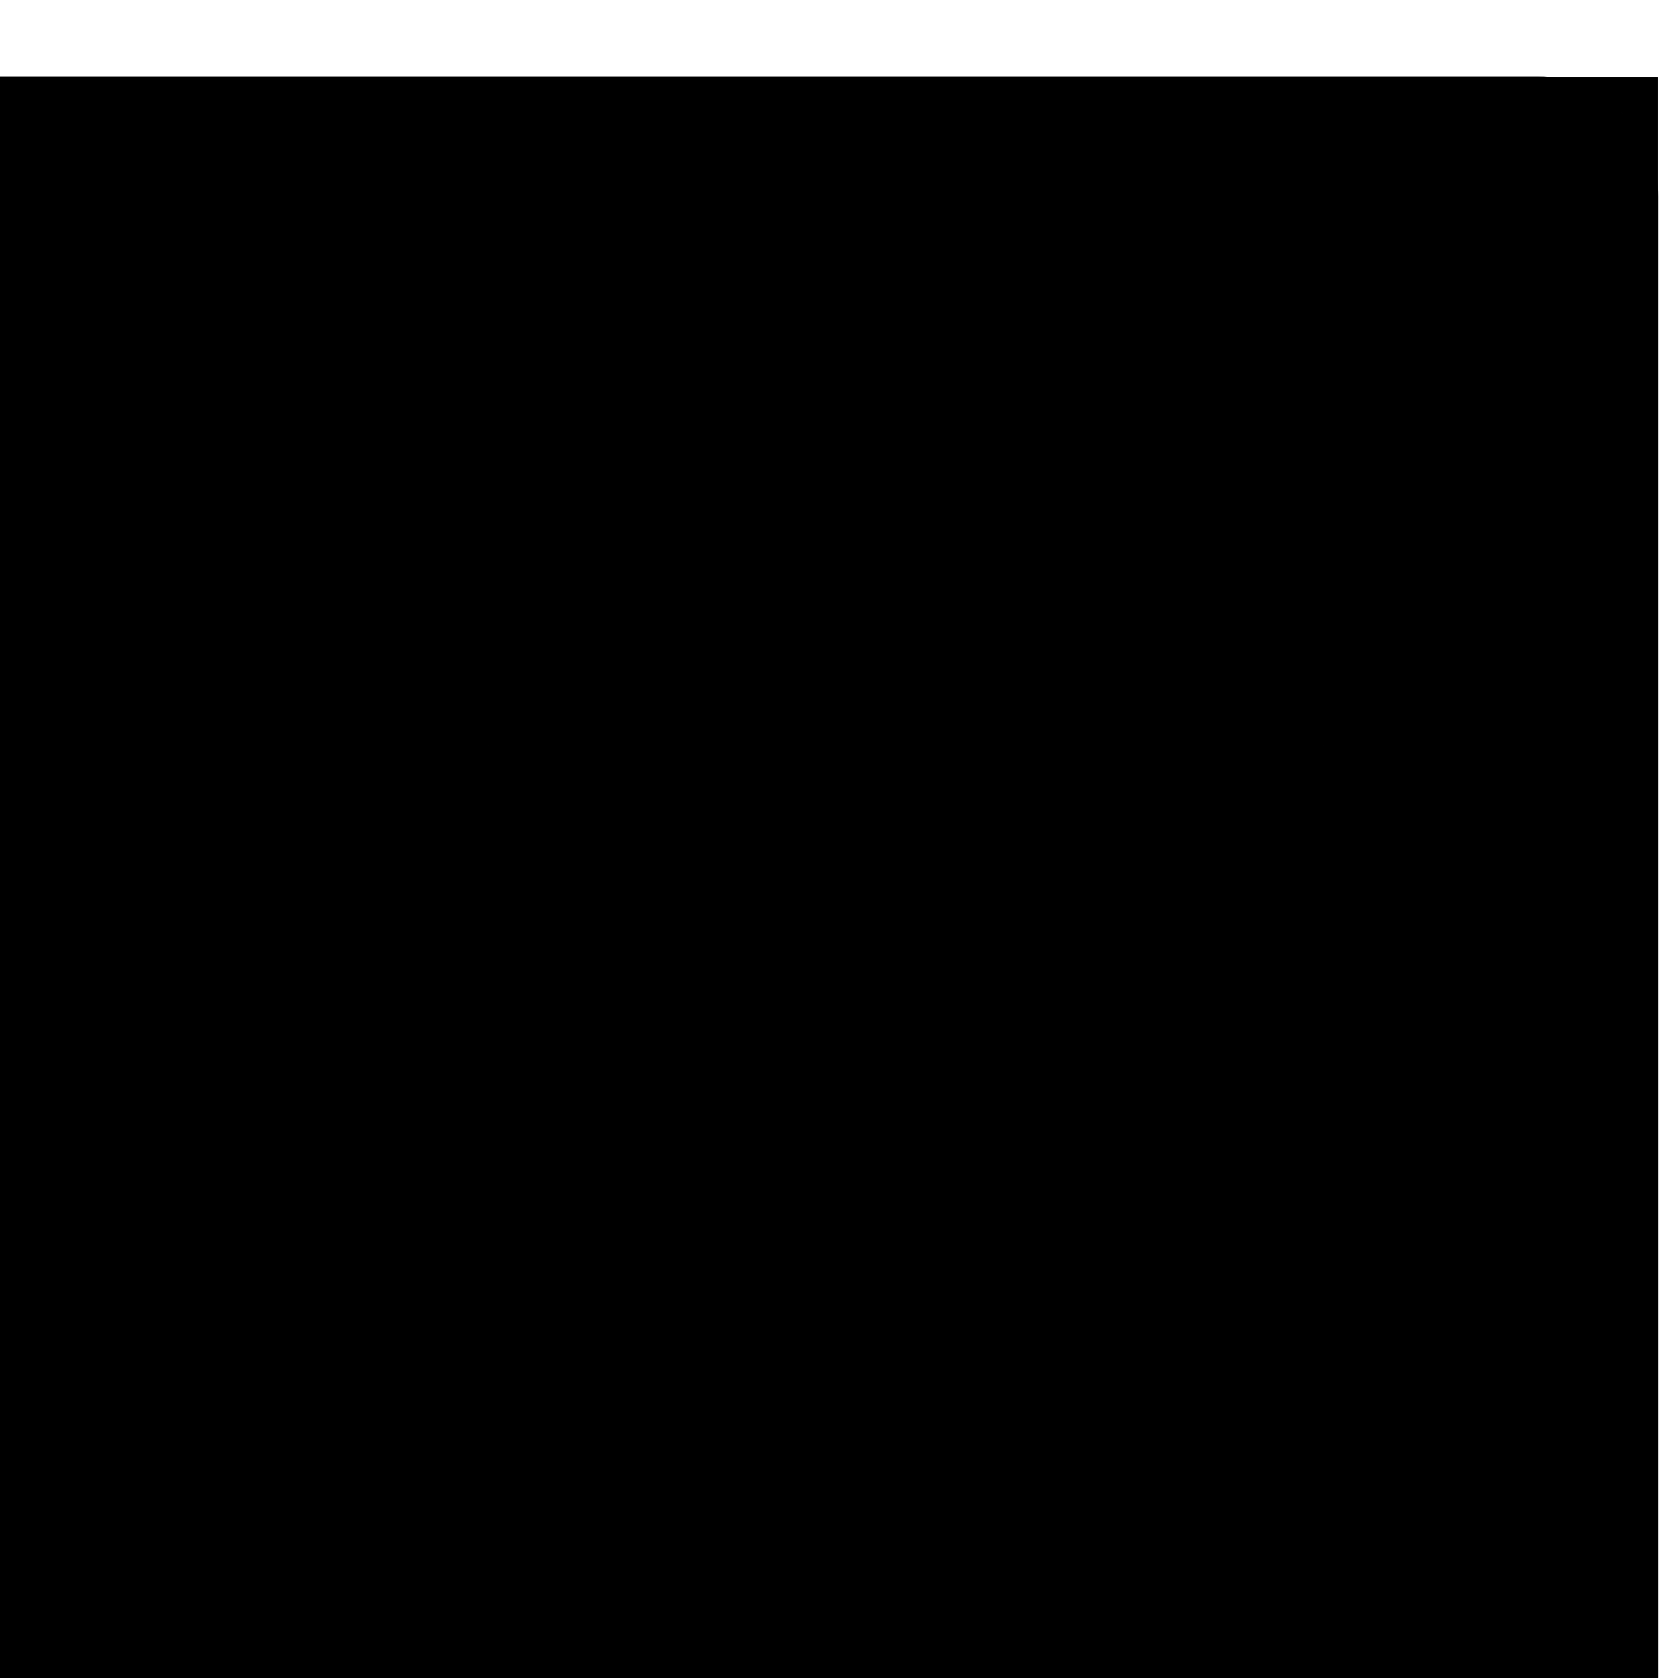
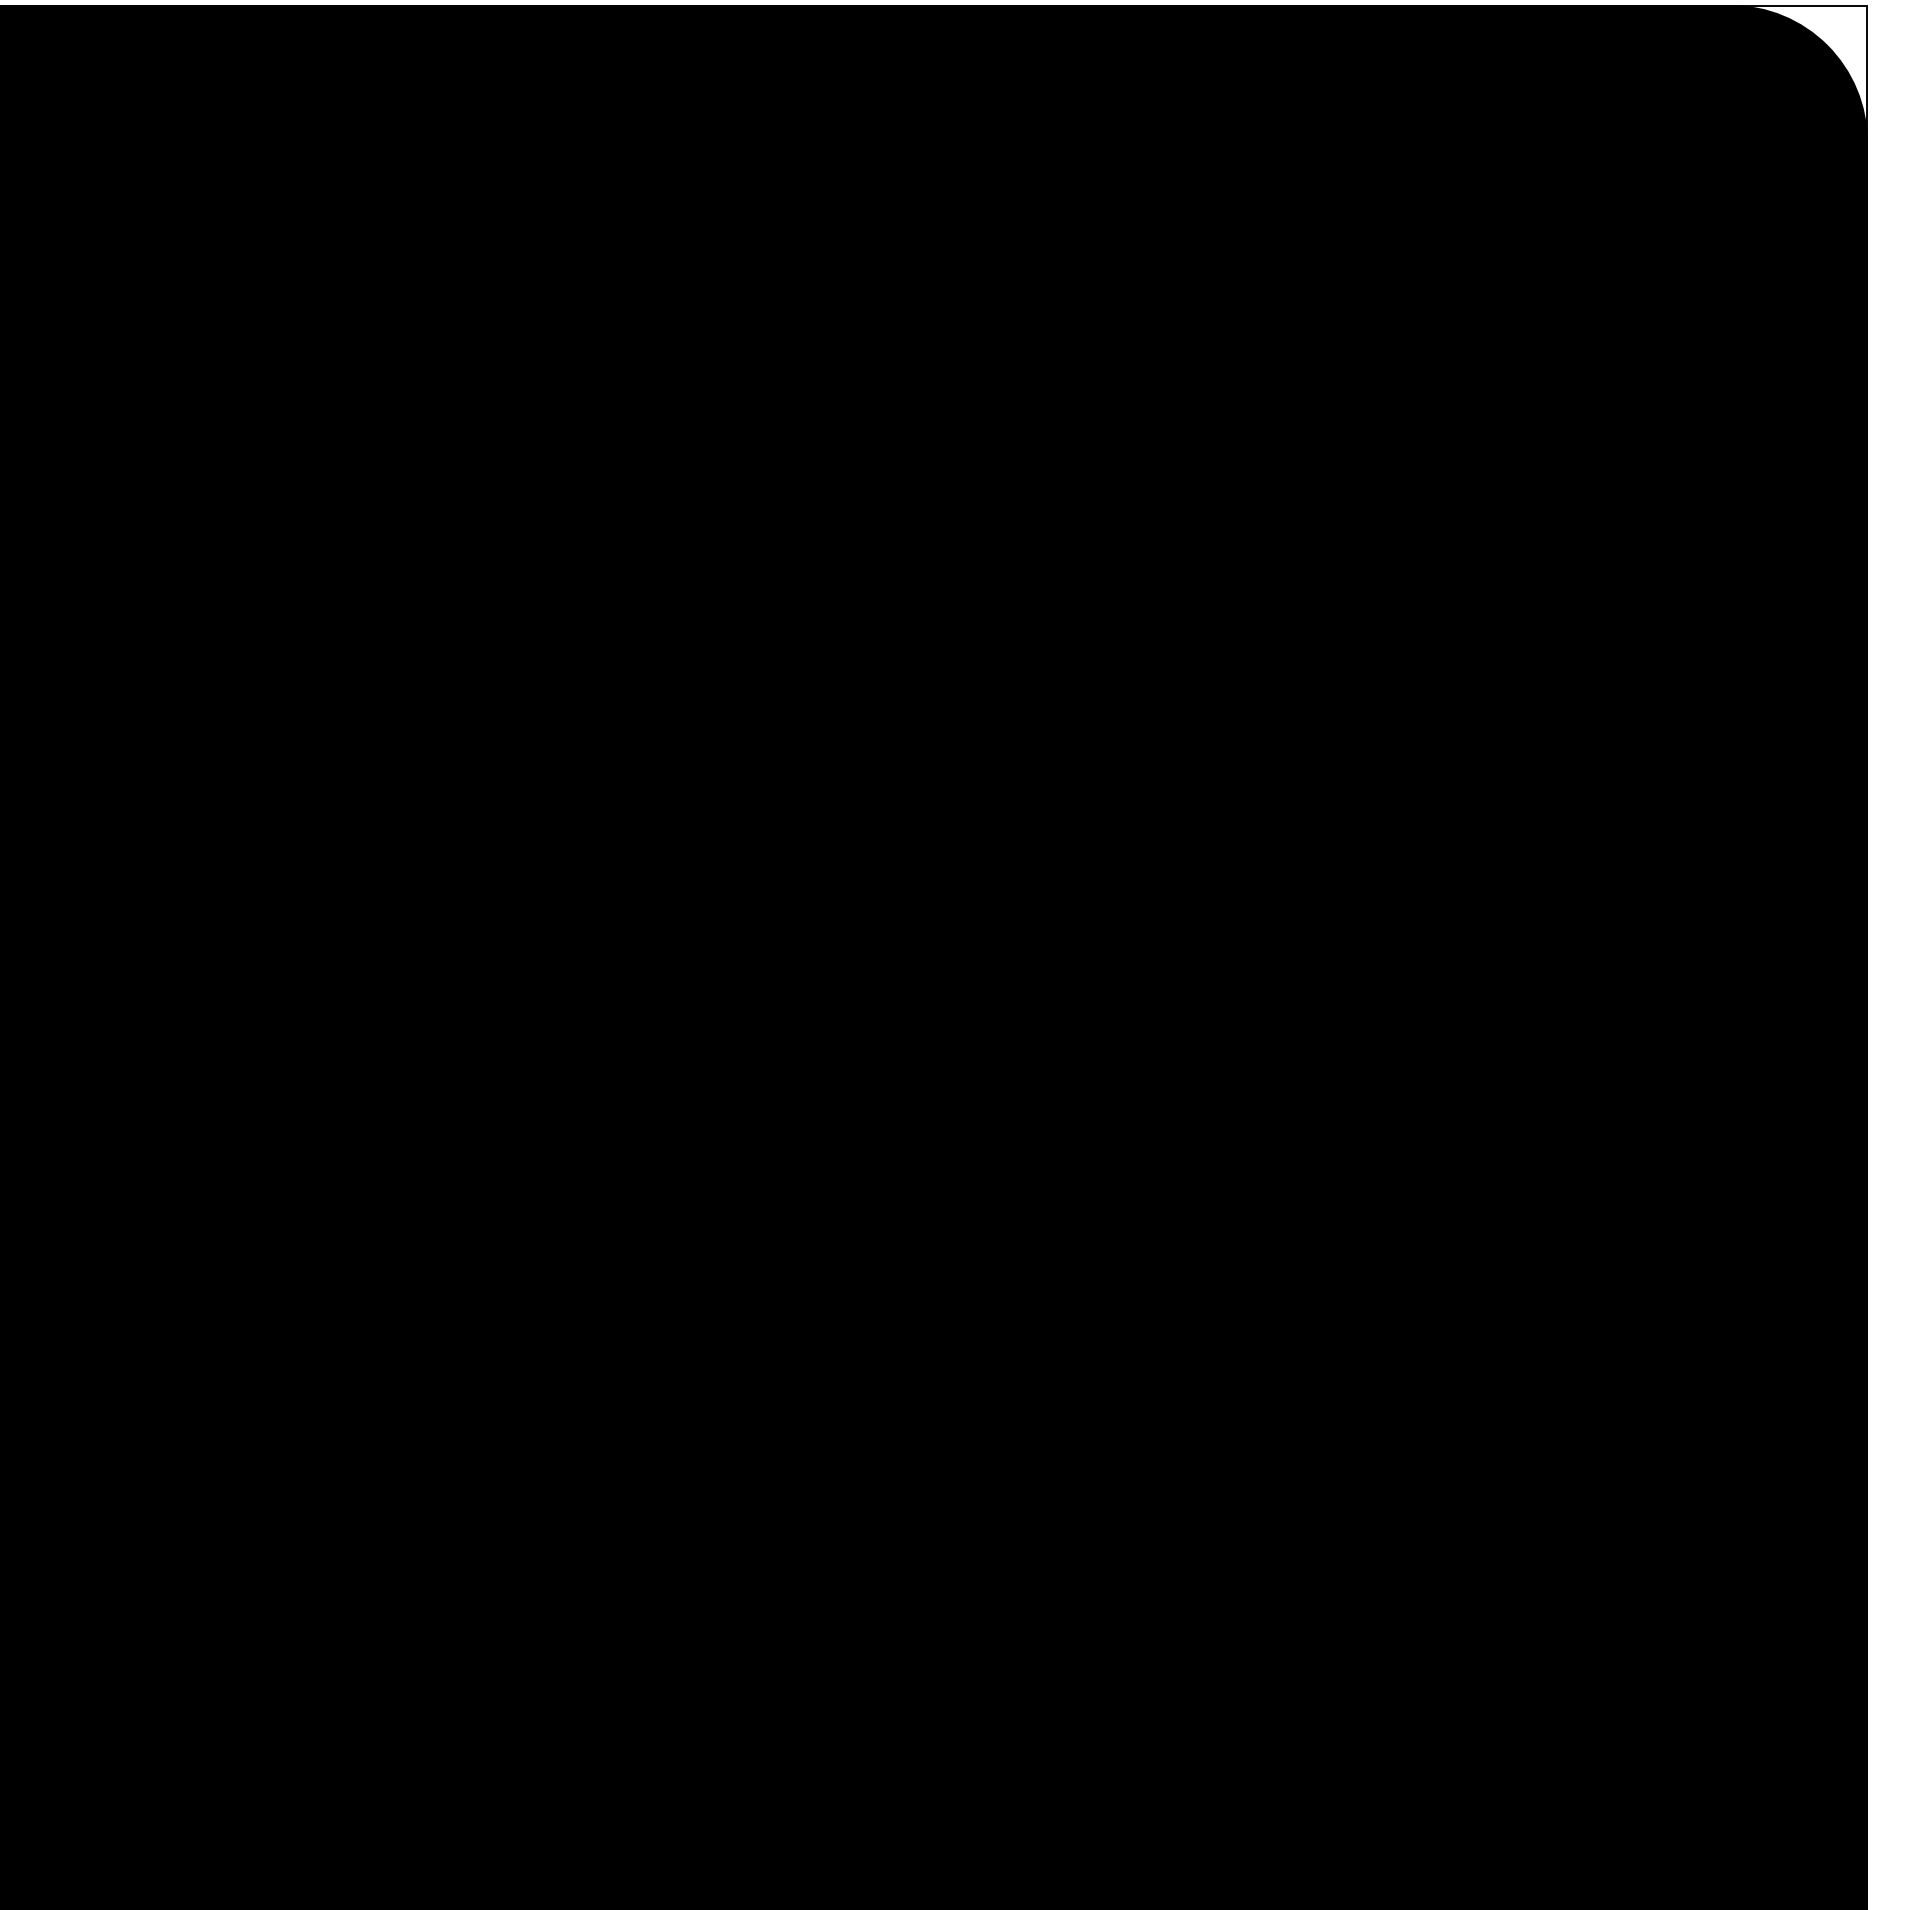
fill: (1597, 136) -> (1798, 73), removed

